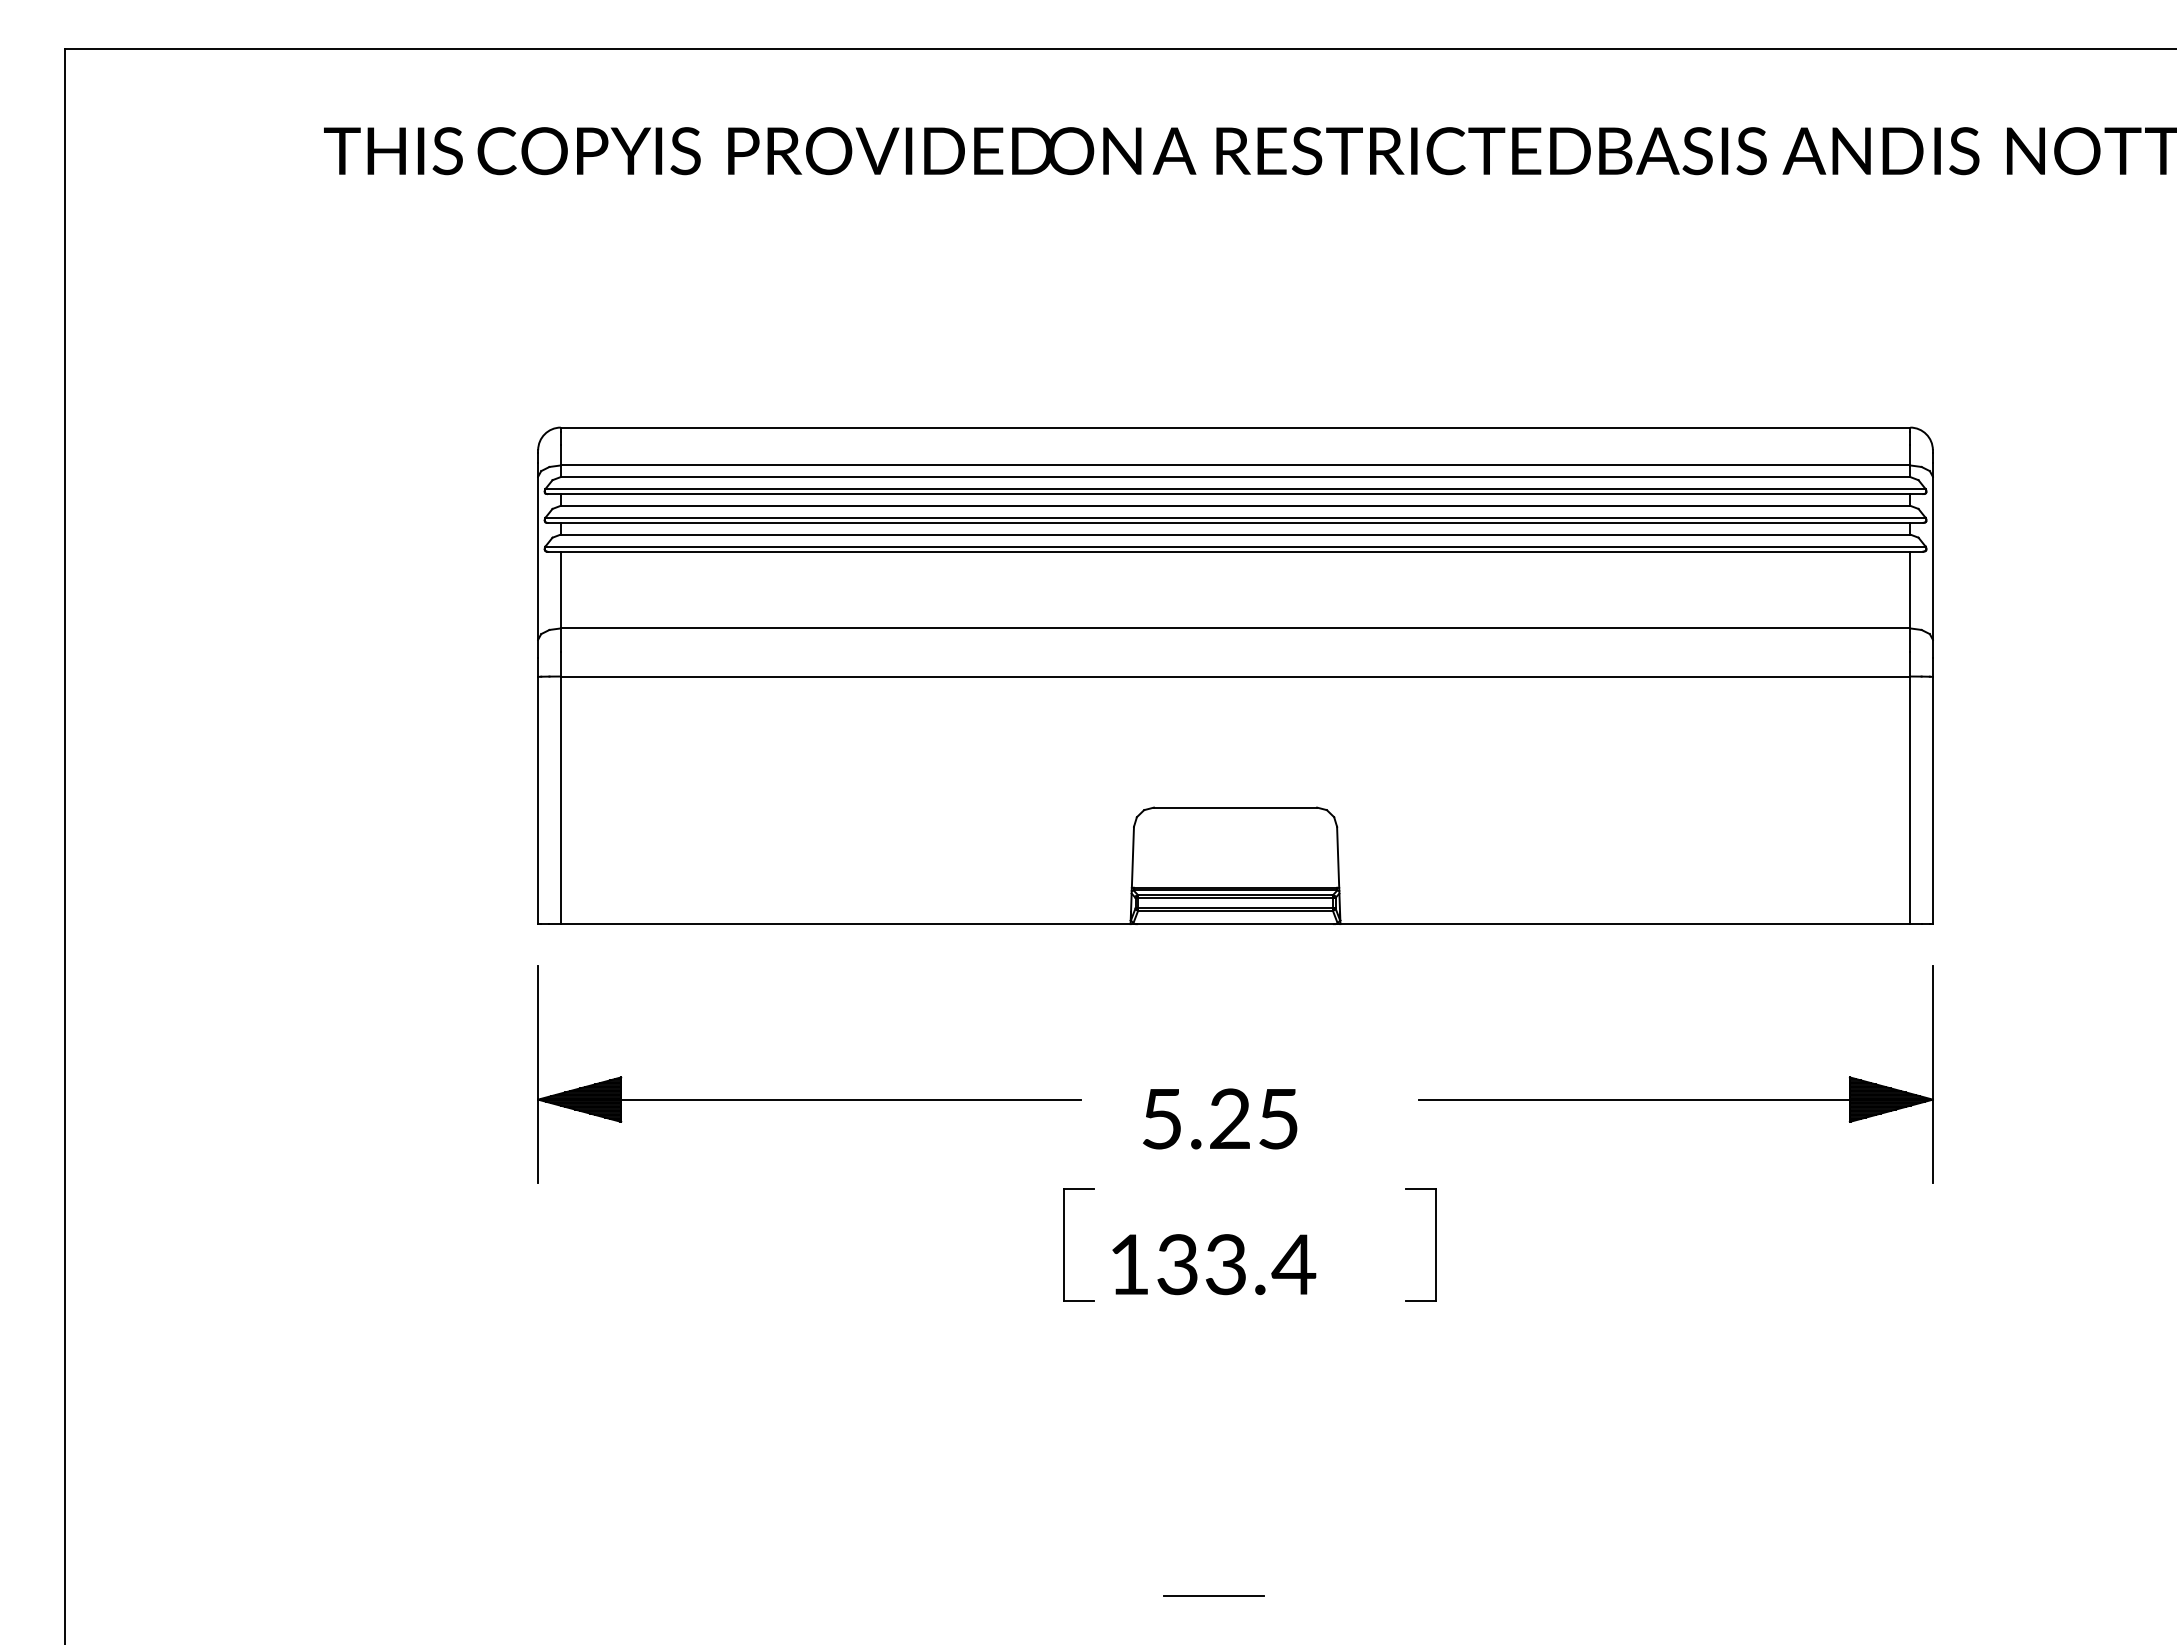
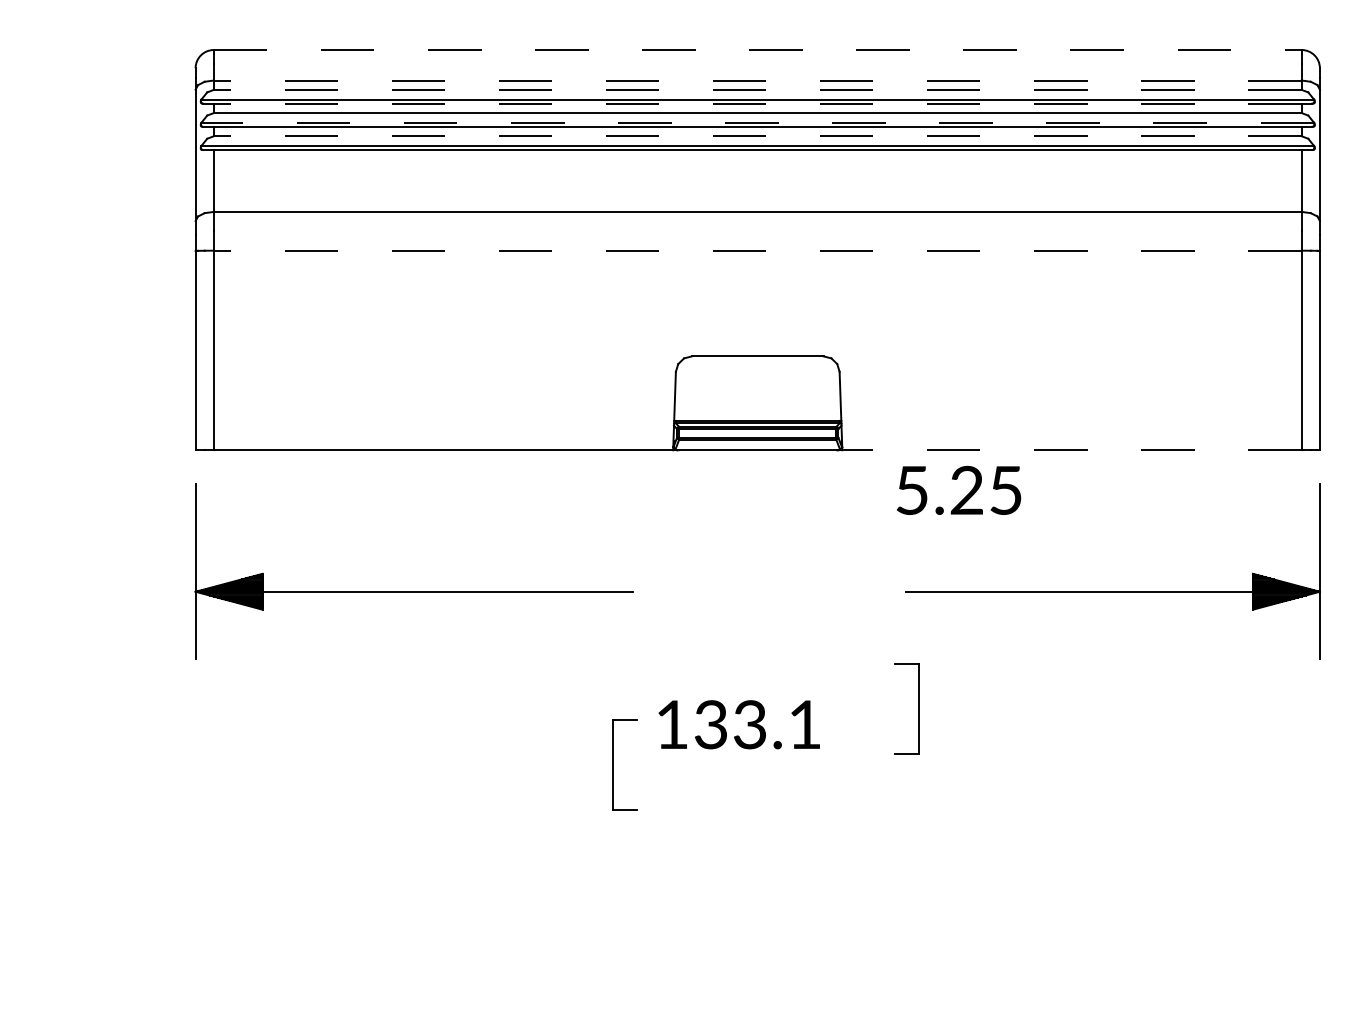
line: (1235, 427) -> (757, 49), solid -> dashed
line: (1235, 465) -> (757, 80), solid -> dashed
line: (1235, 477) -> (757, 90), solid -> dashed
line: (1235, 494) -> (757, 103), solid -> dashed
line: (1235, 517) -> (757, 122), solid -> dashed
line: (1235, 534) -> (757, 136), solid -> dashed
line: (1235, 676) -> (757, 250), solid -> dashed
line: (1625, 924) -> (1072, 450), solid -> dashed
text: (1220, 1118) -> (959, 490), moved
part: (1064, 1244) -> (613, 764), moved
text: (1293, 1264) -> (804, 724), 133.4 -> 133.1
line: (1213, 1595) -> (739, 991), removed

